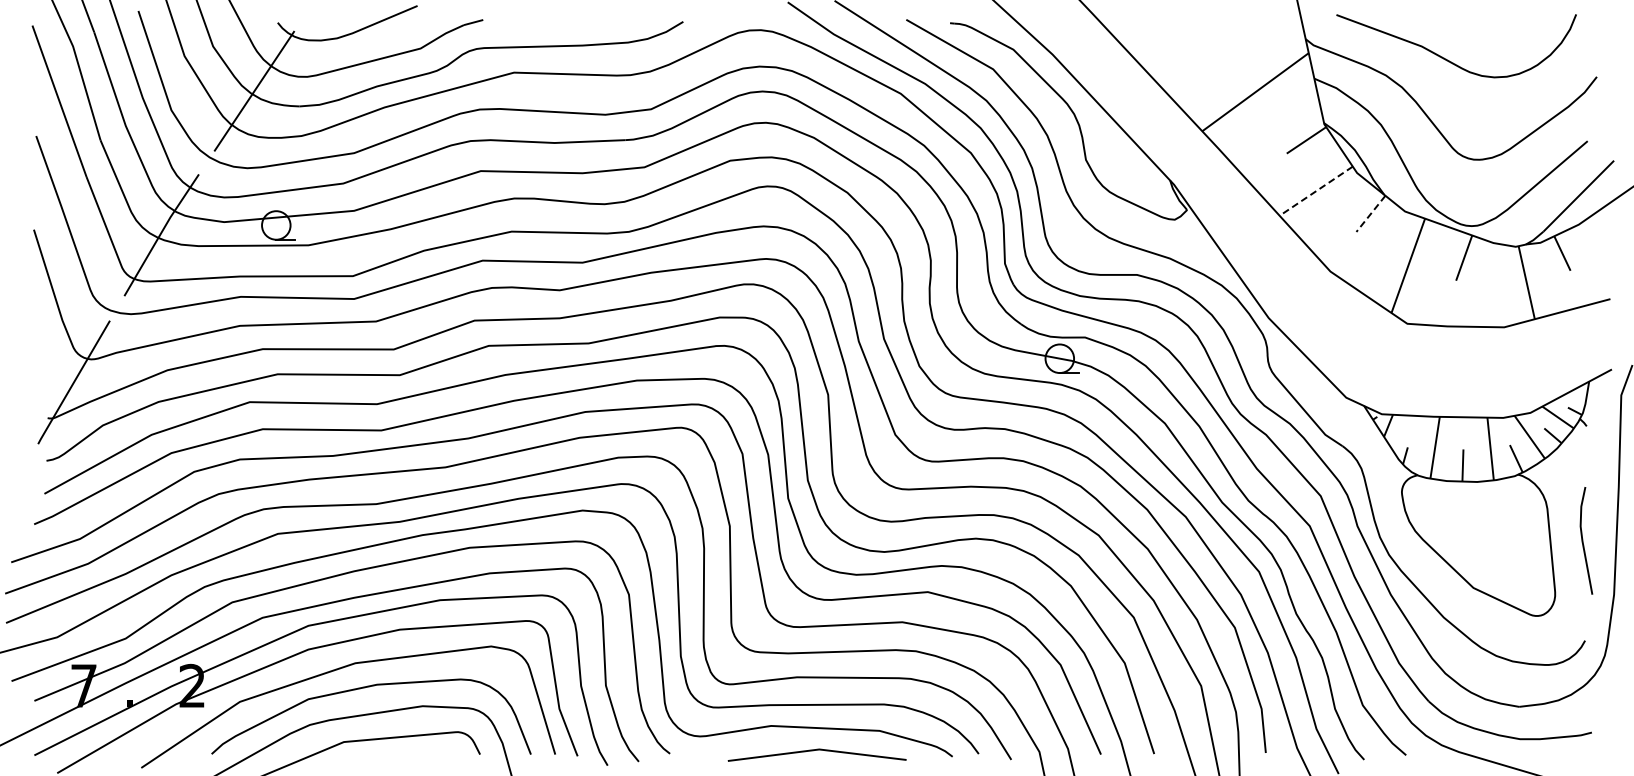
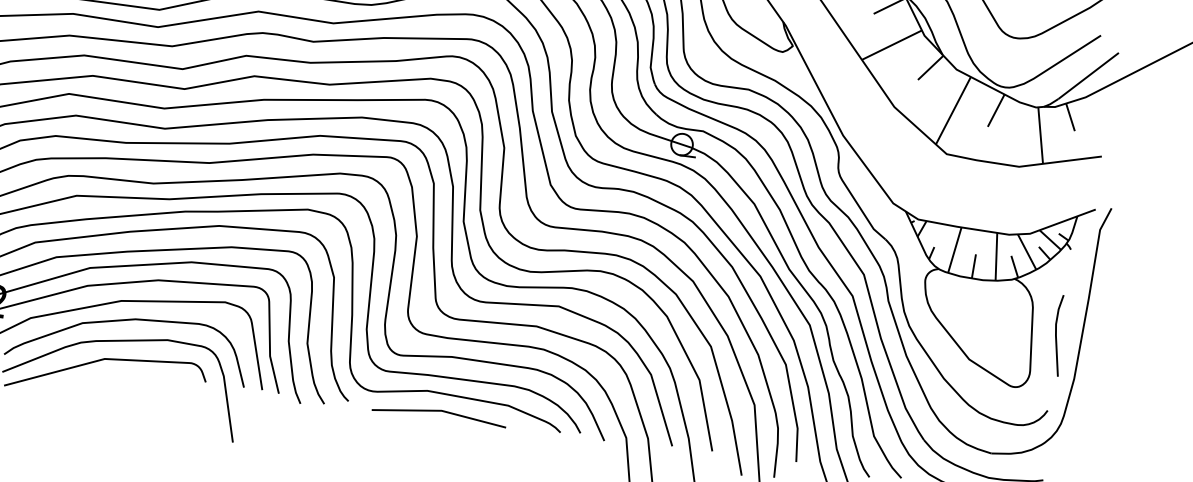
line: (1315, 191) -> (891, 45), dashed -> solid
line: (1370, 214) -> (930, 68), dashed -> solid
line: (816, 750) -> (439, 411), moved

